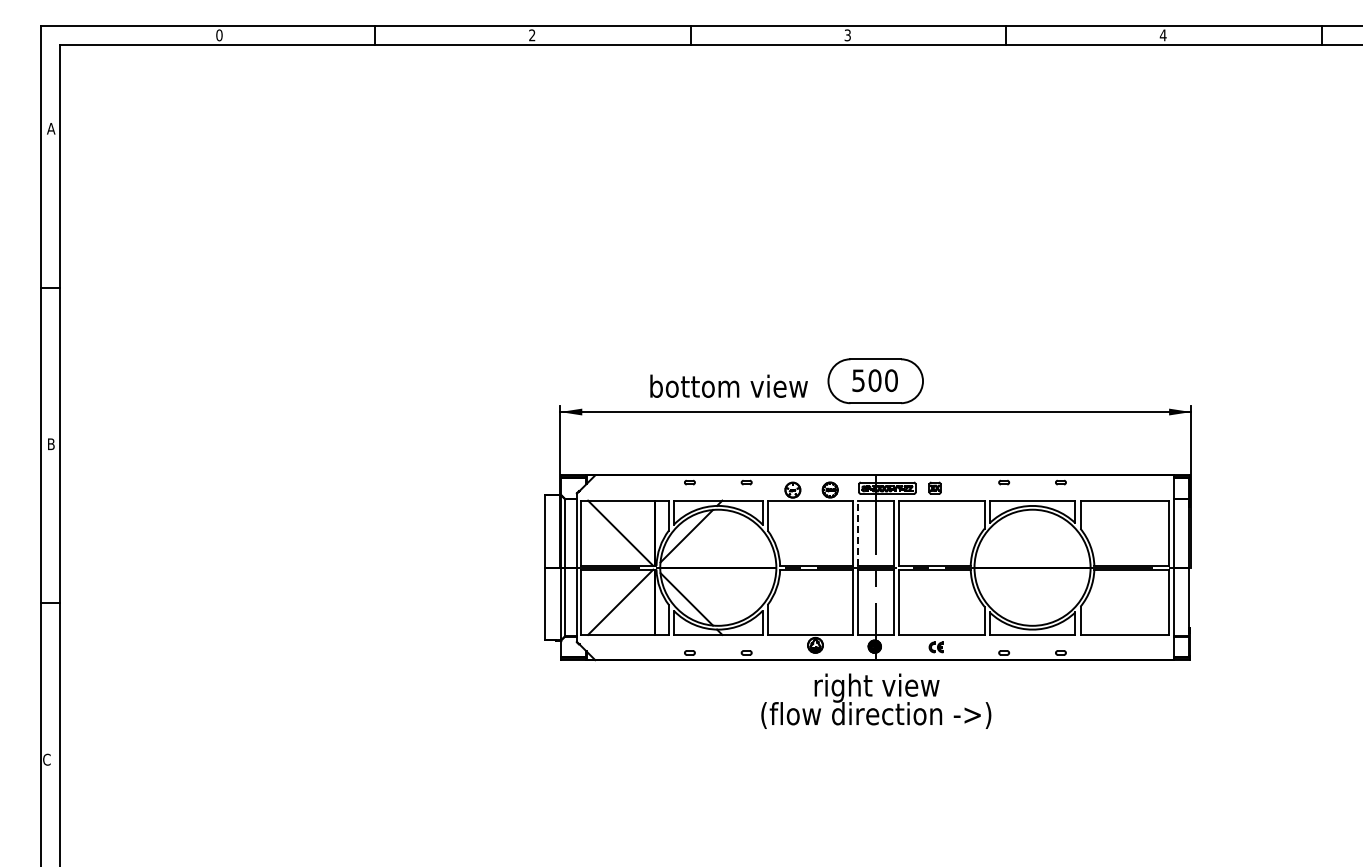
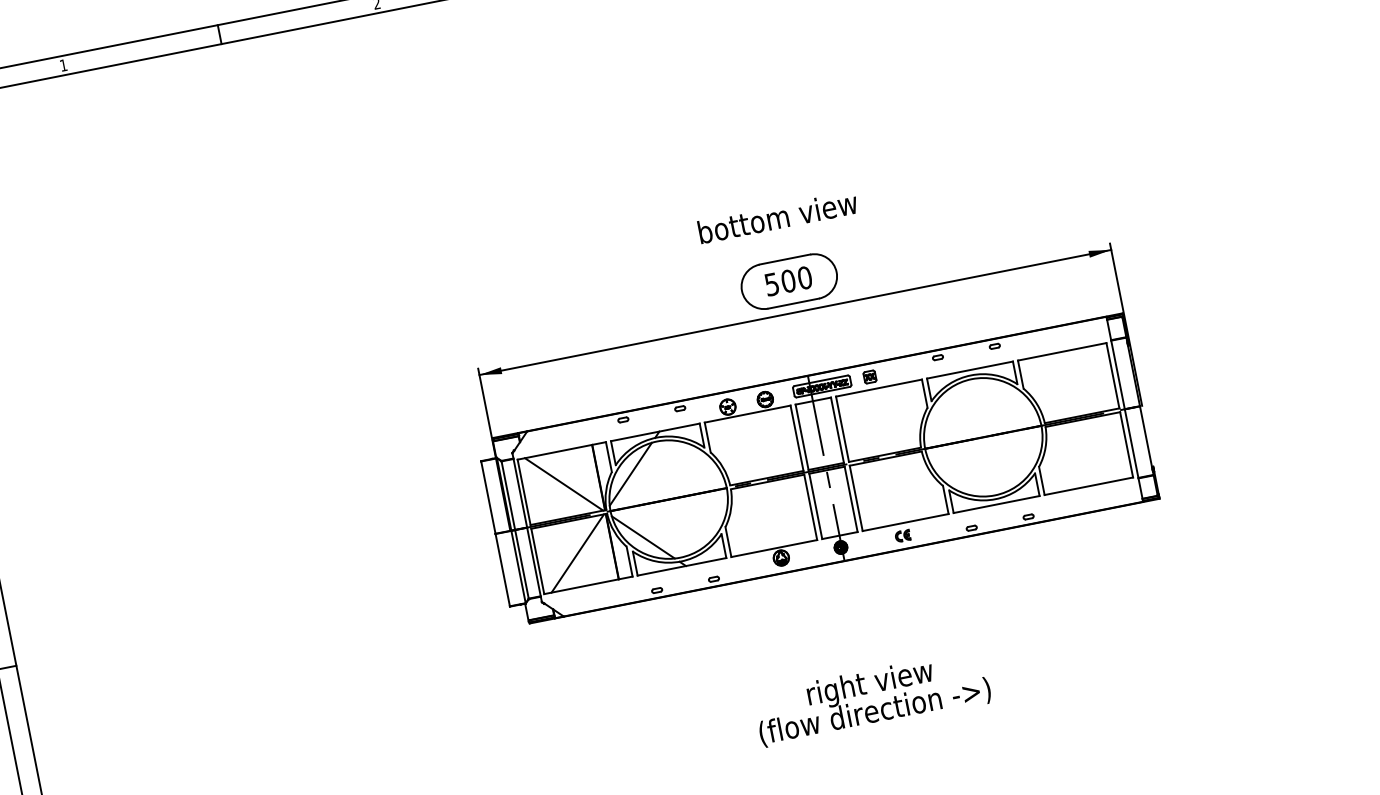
text: (219, 35) -> (63, 65), 0 -> 1
text: (728, 385) -> (777, 216), moved
line: (858, 533) -> (802, 437), dashed -> solid
text: (876, 700) -> (872, 697), moved

